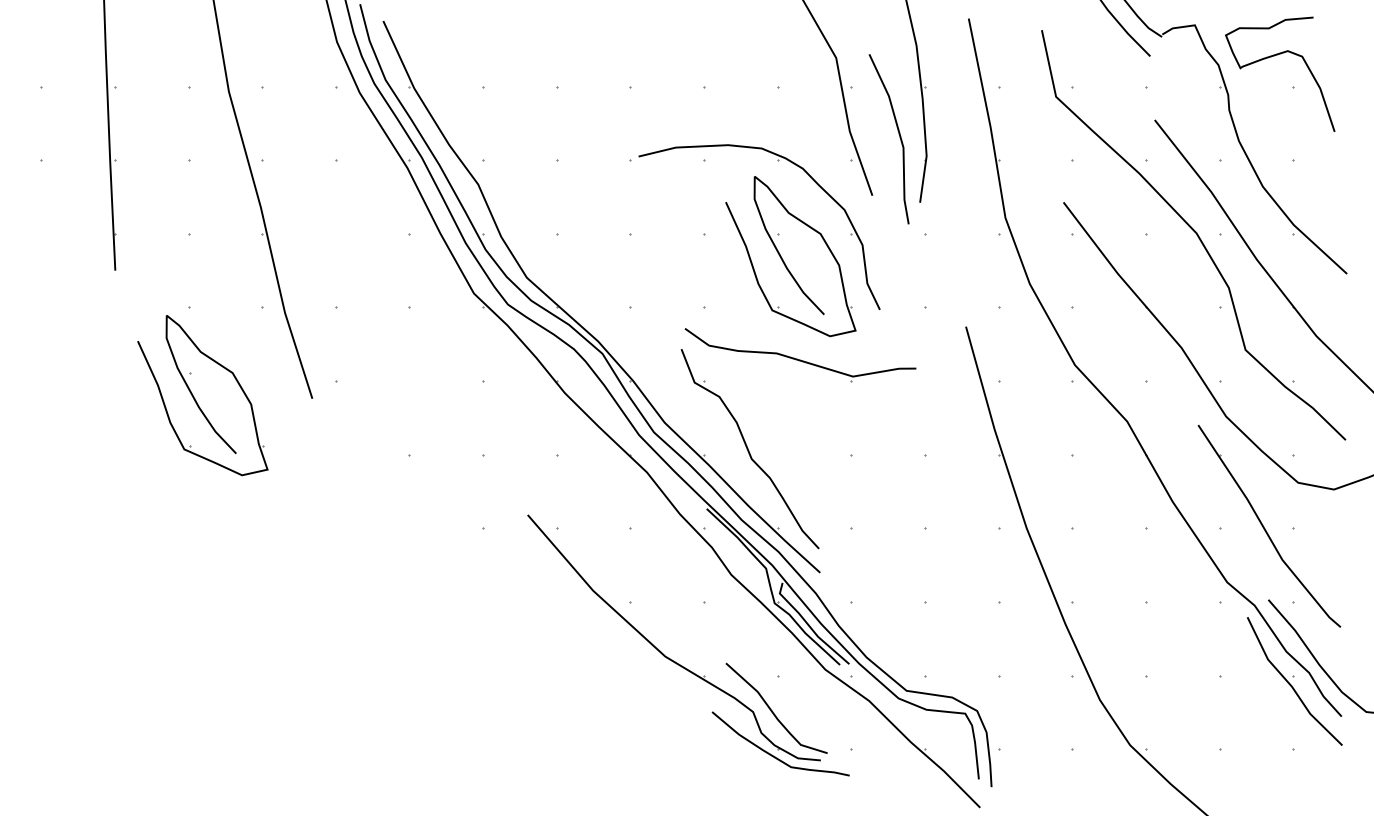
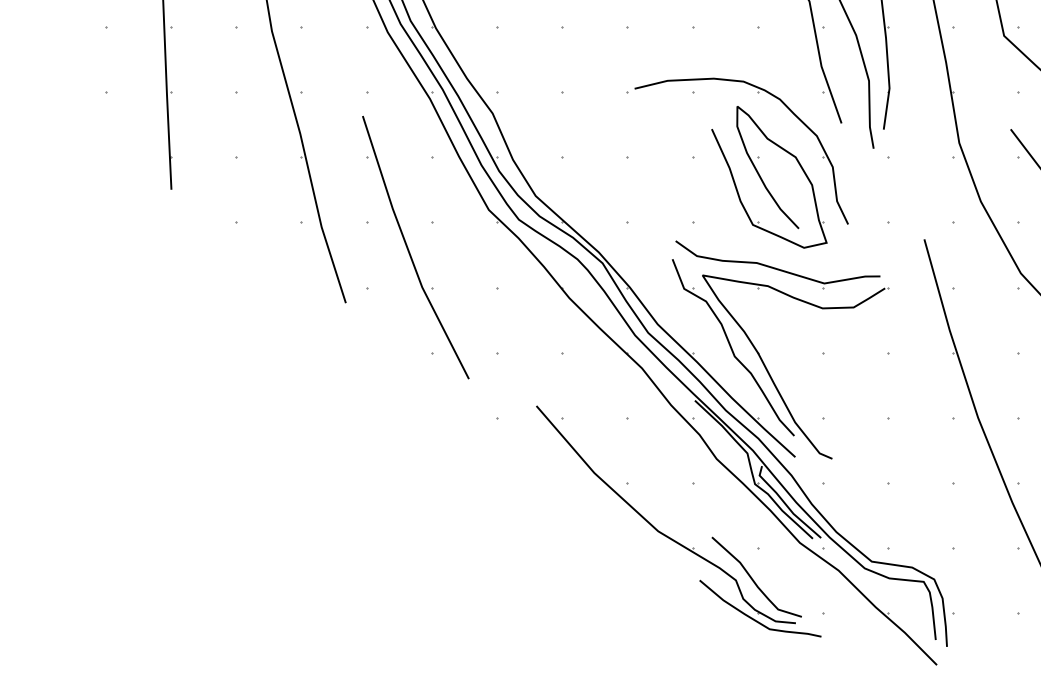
part: (384, 339) -> (409, 250), added
part: (195, 398) -> (242, 302), removed
part: (796, 487) -> (774, 381), added

